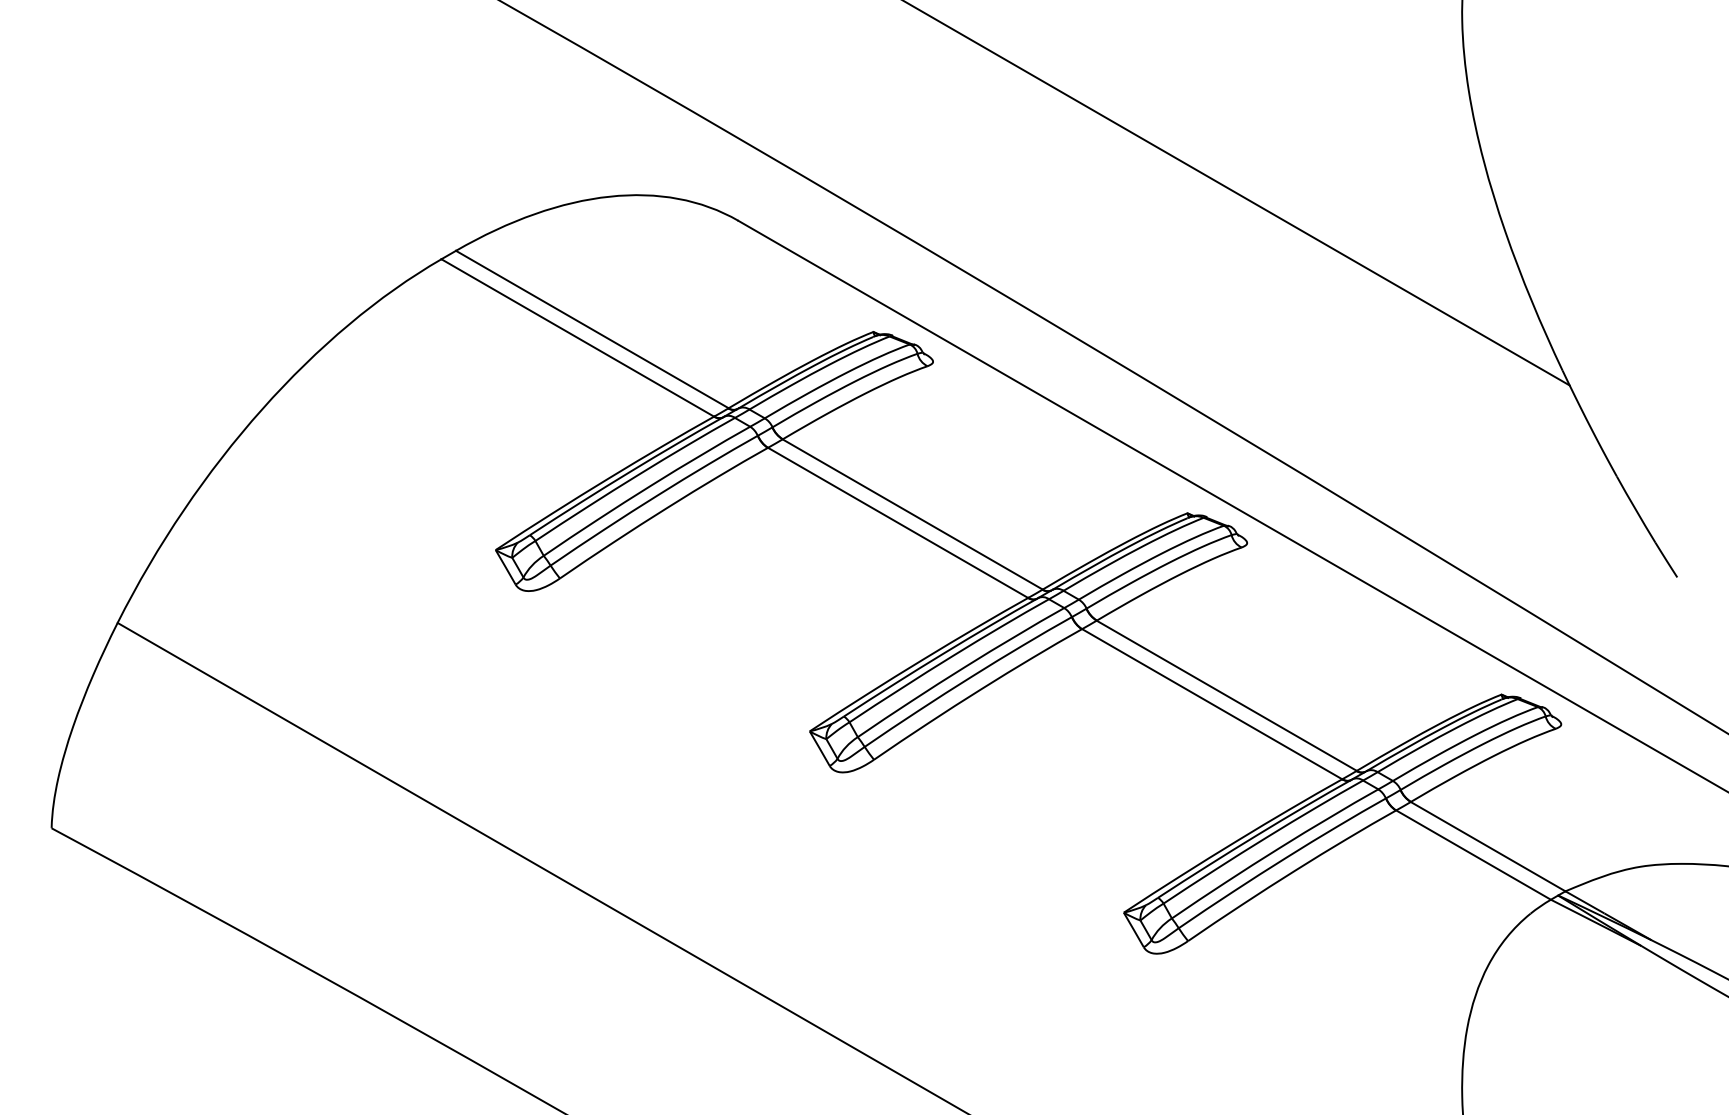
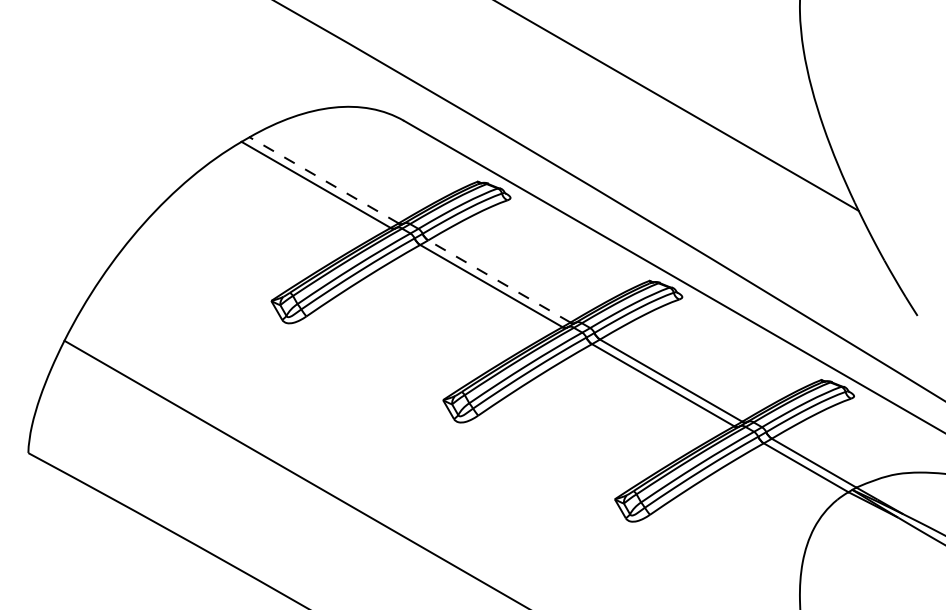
line: (591, 329) -> (323, 180), solid -> dashed
line: (911, 514) -> (498, 281), solid -> dashed

